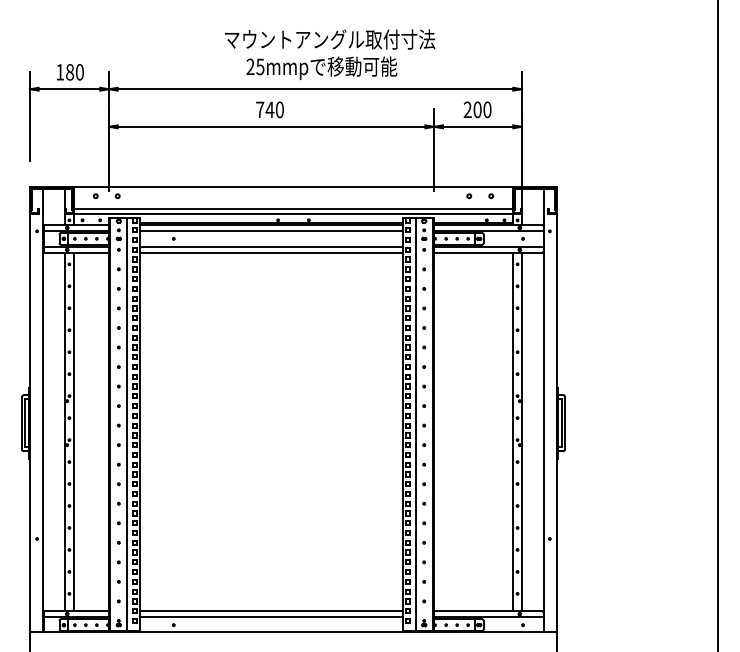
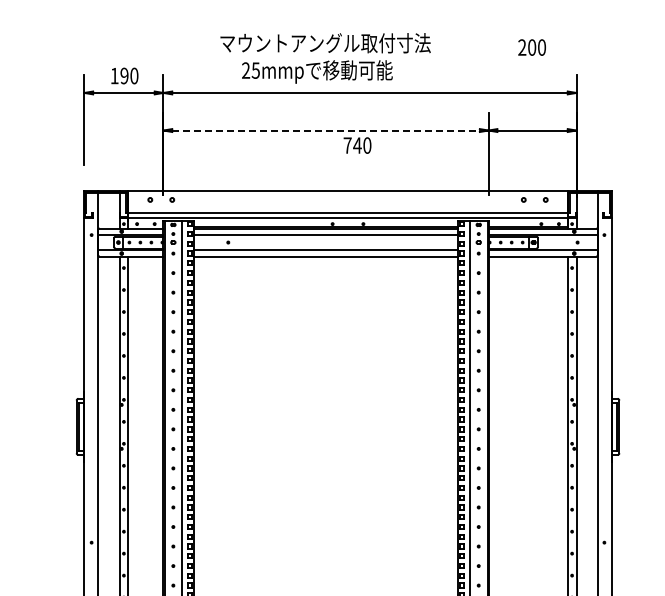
text: (330, 54) -> (326, 58), moved
text: (70, 72) -> (125, 76), 180 -> 190
text: (269, 109) -> (357, 145), moved
text: (477, 109) -> (532, 47), moved
line: (271, 126) -> (326, 130), solid -> dashed

